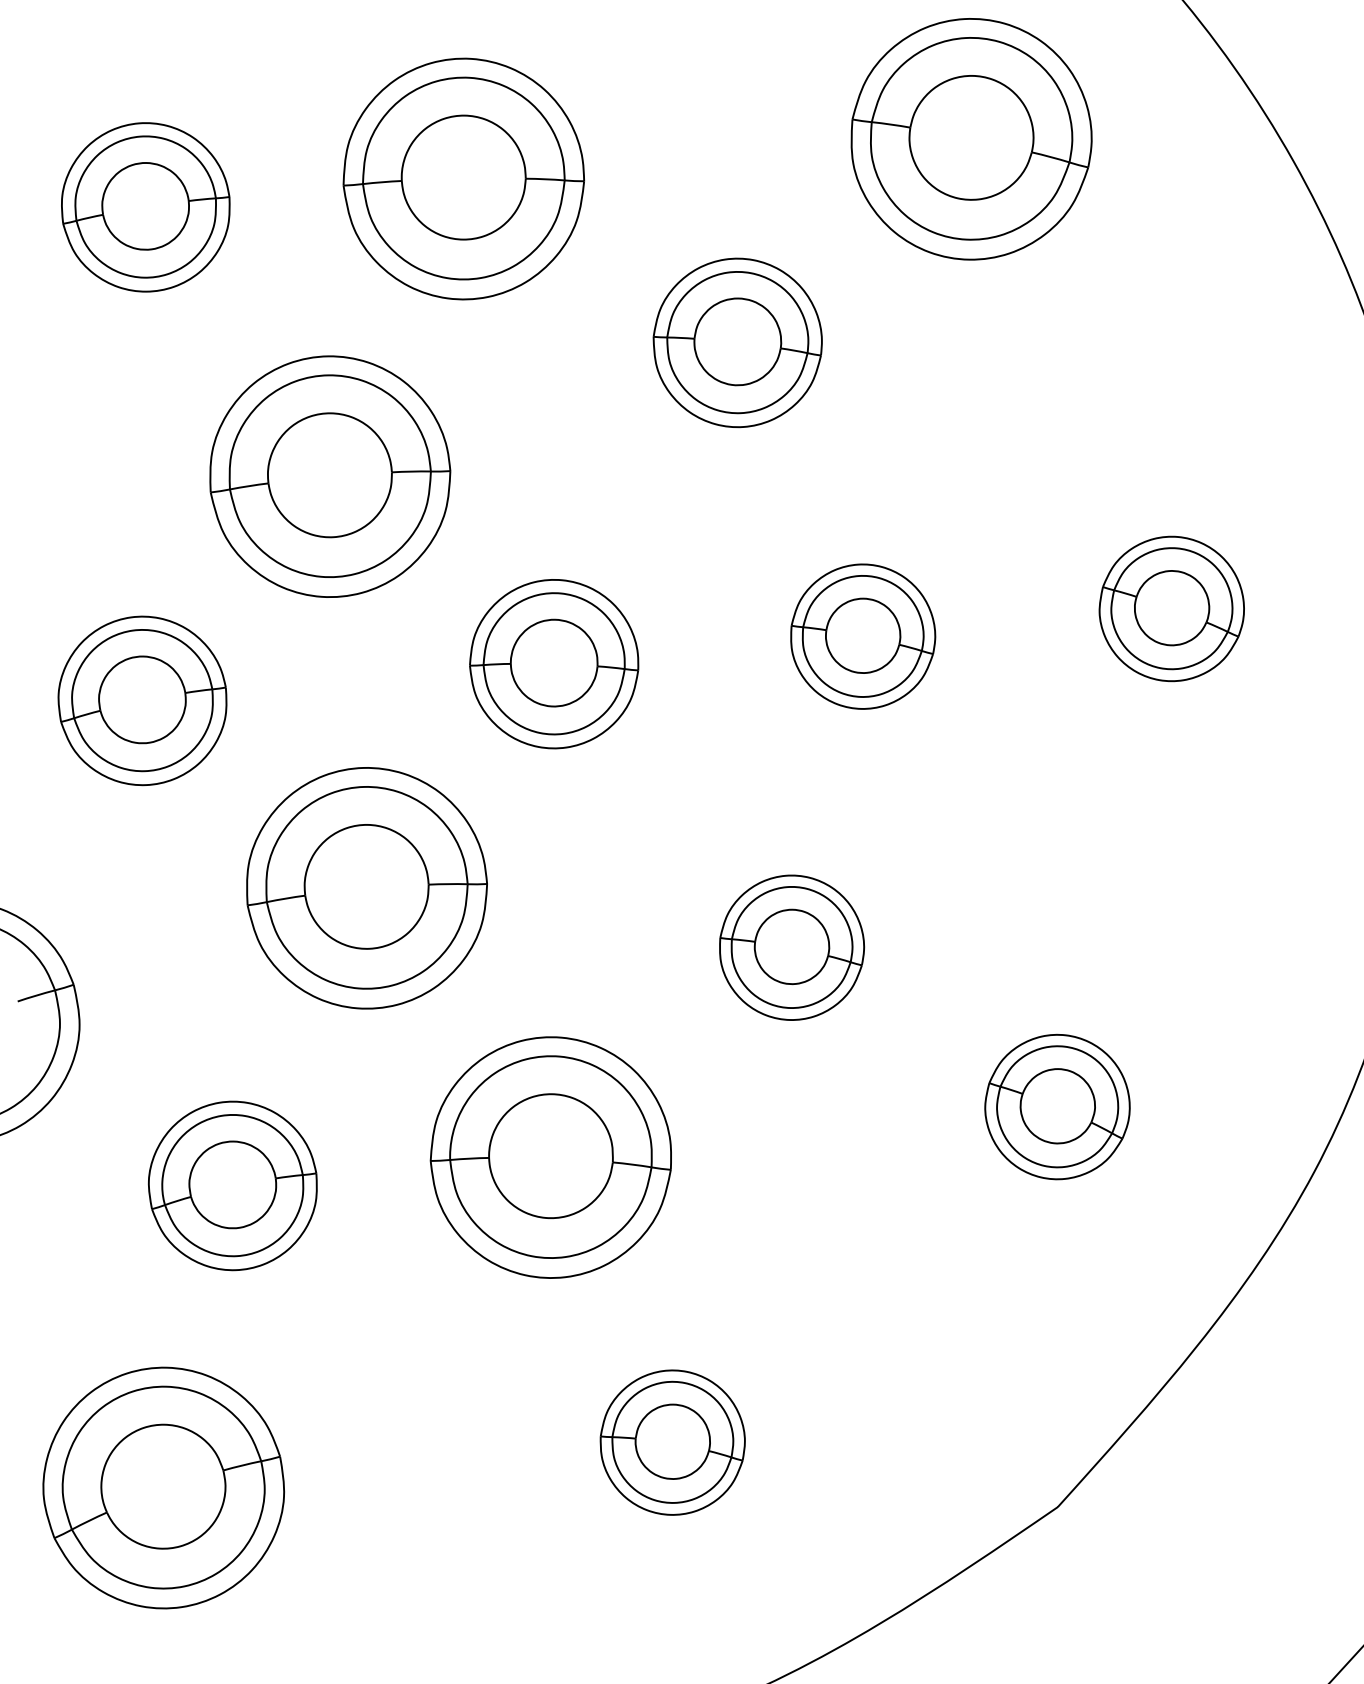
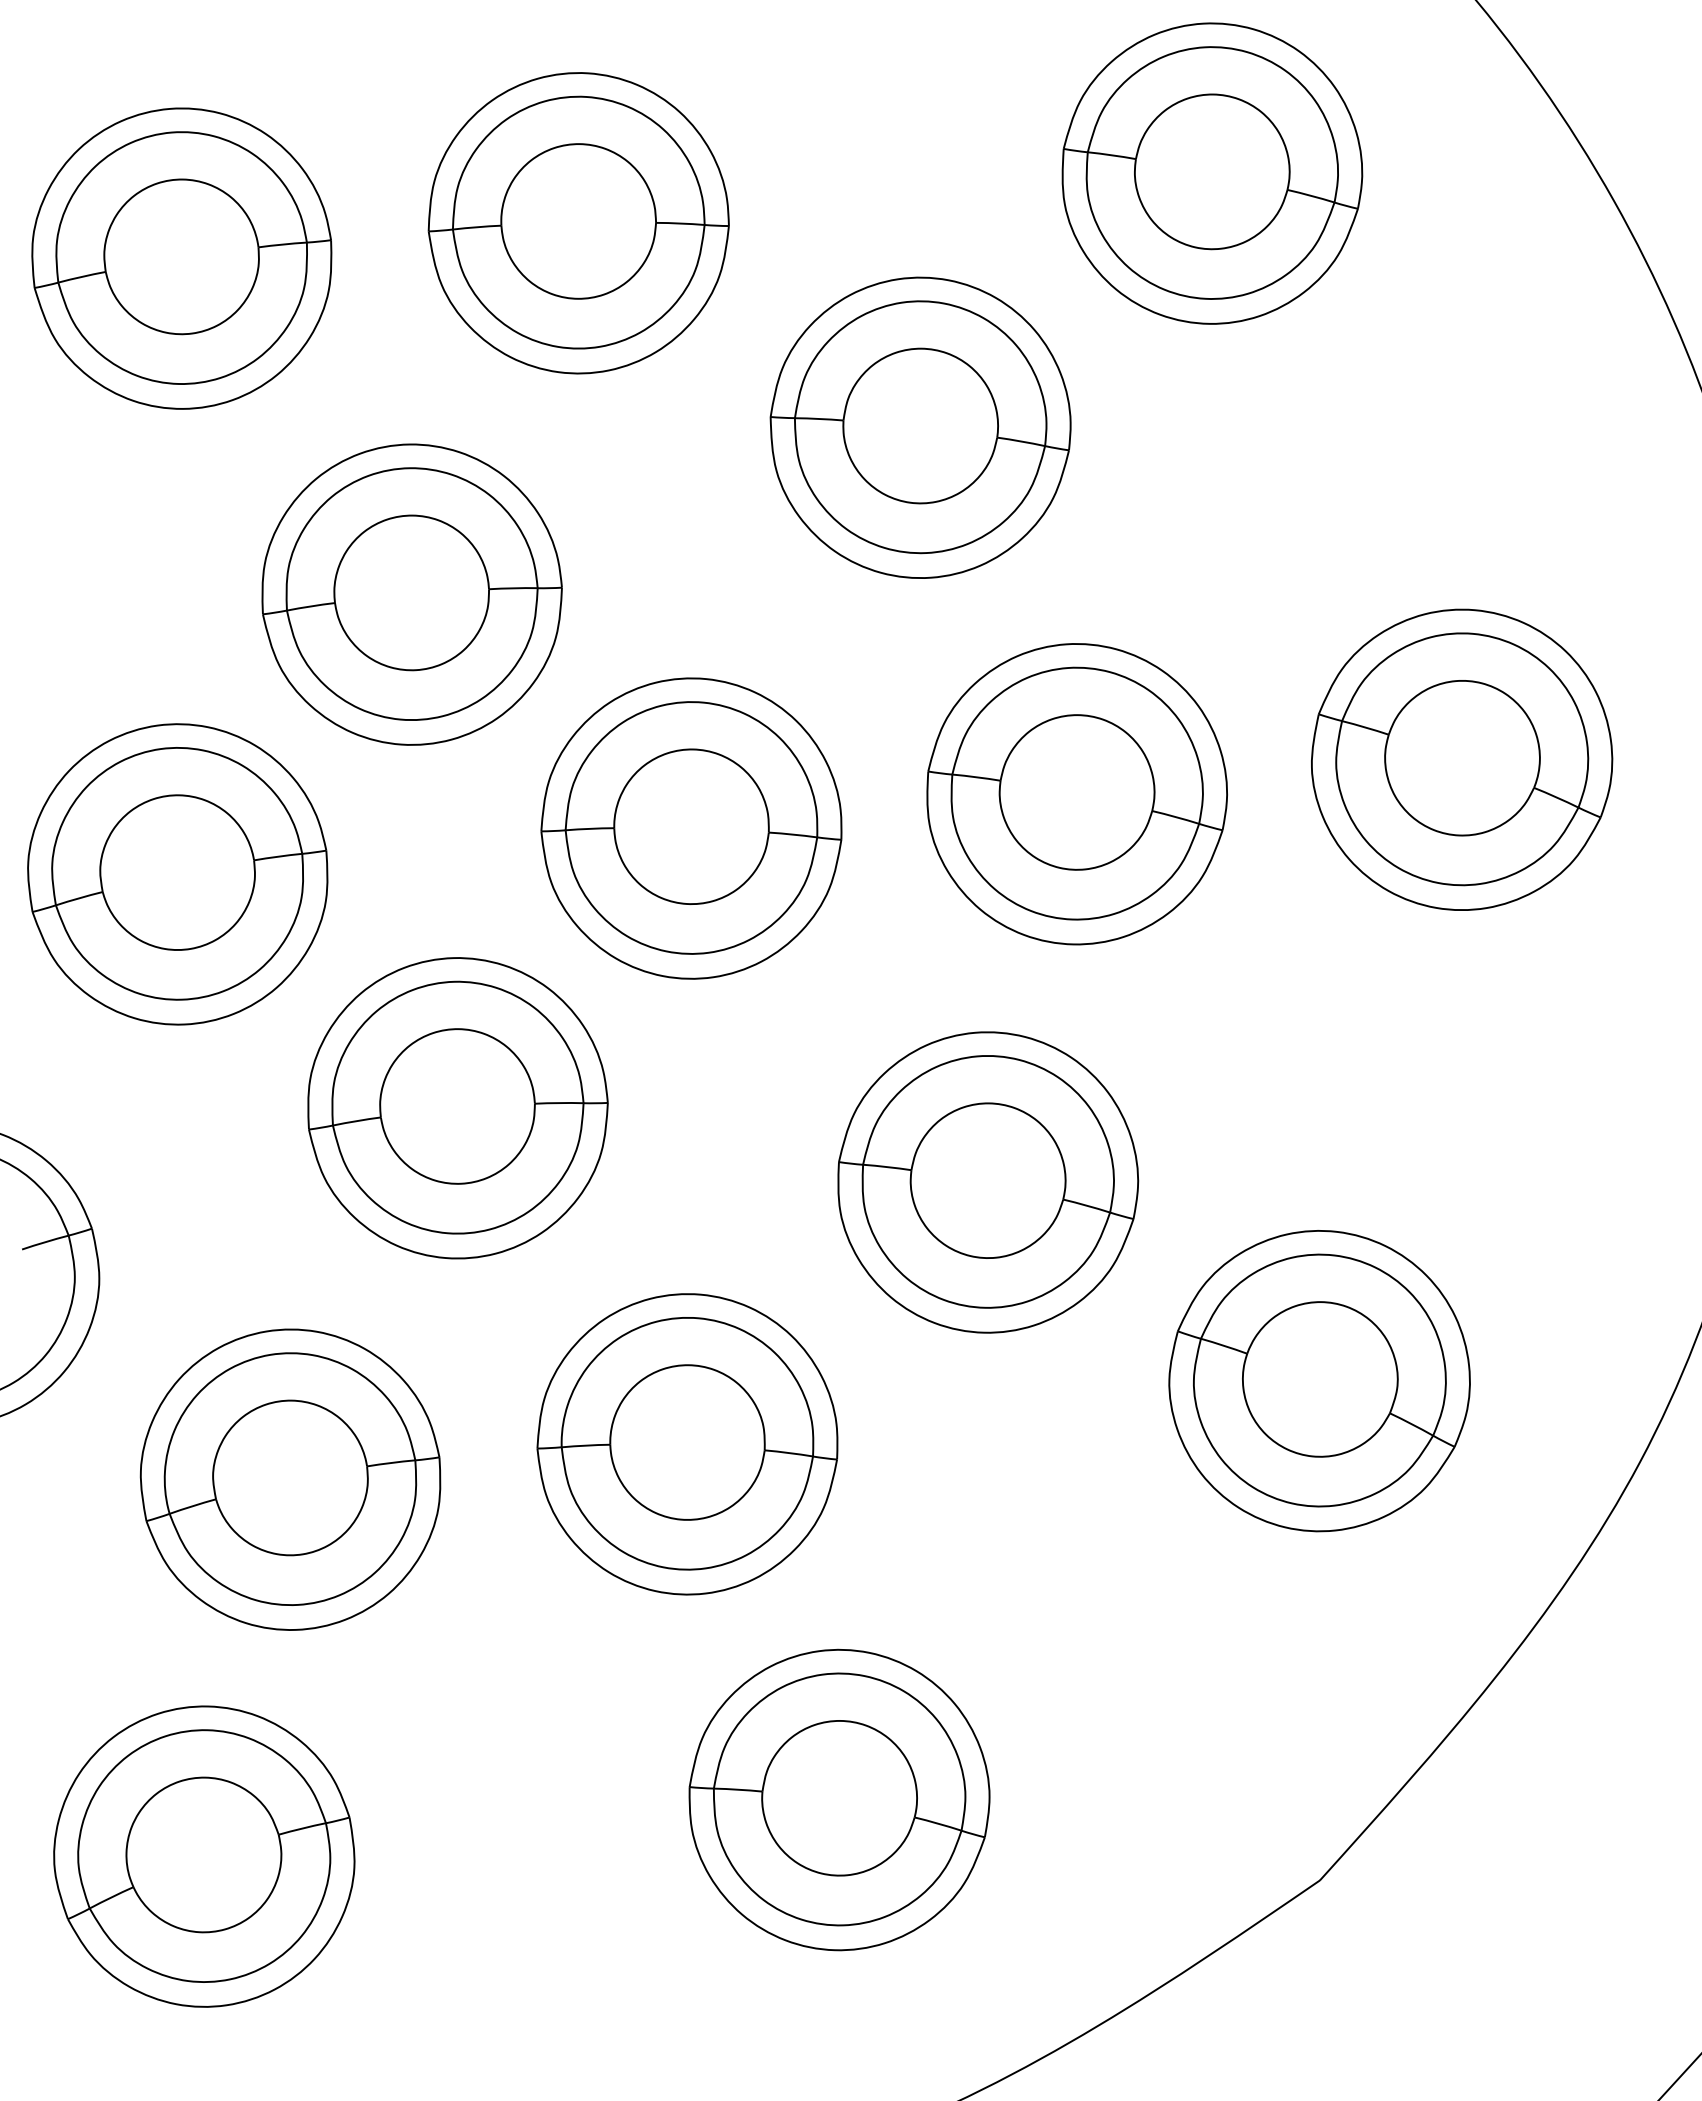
part: (145, 207) -> (181, 258), size x1.43
part: (737, 342) -> (920, 427), size x1.43
part: (1172, 608) -> (1462, 759), size x1.67
part: (862, 636) -> (1076, 794), size x1.67
part: (554, 664) -> (691, 828), size x1.43
part: (142, 700) -> (177, 874), size x1.43
part: (792, 947) -> (988, 1182), size x1.67
part: (1057, 1107) -> (1319, 1381), size x1.67
part: (232, 1185) -> (290, 1479), size x1.43
part: (672, 1442) -> (839, 1799), size x1.67

